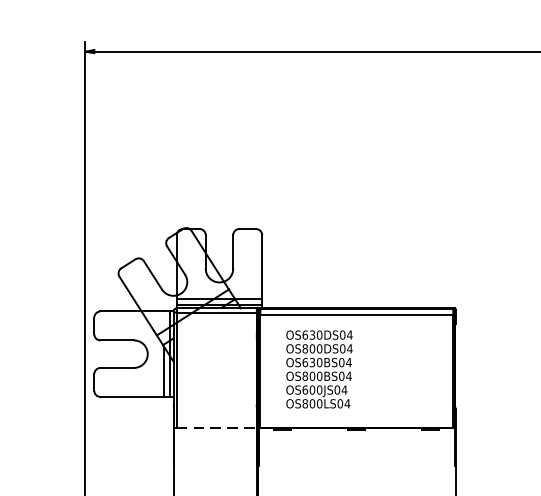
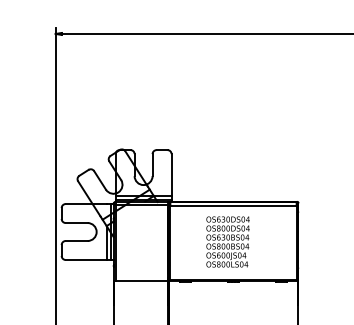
text: (318, 368) -> (227, 241), moved
line: (217, 428) -> (142, 280), dashed -> solid

